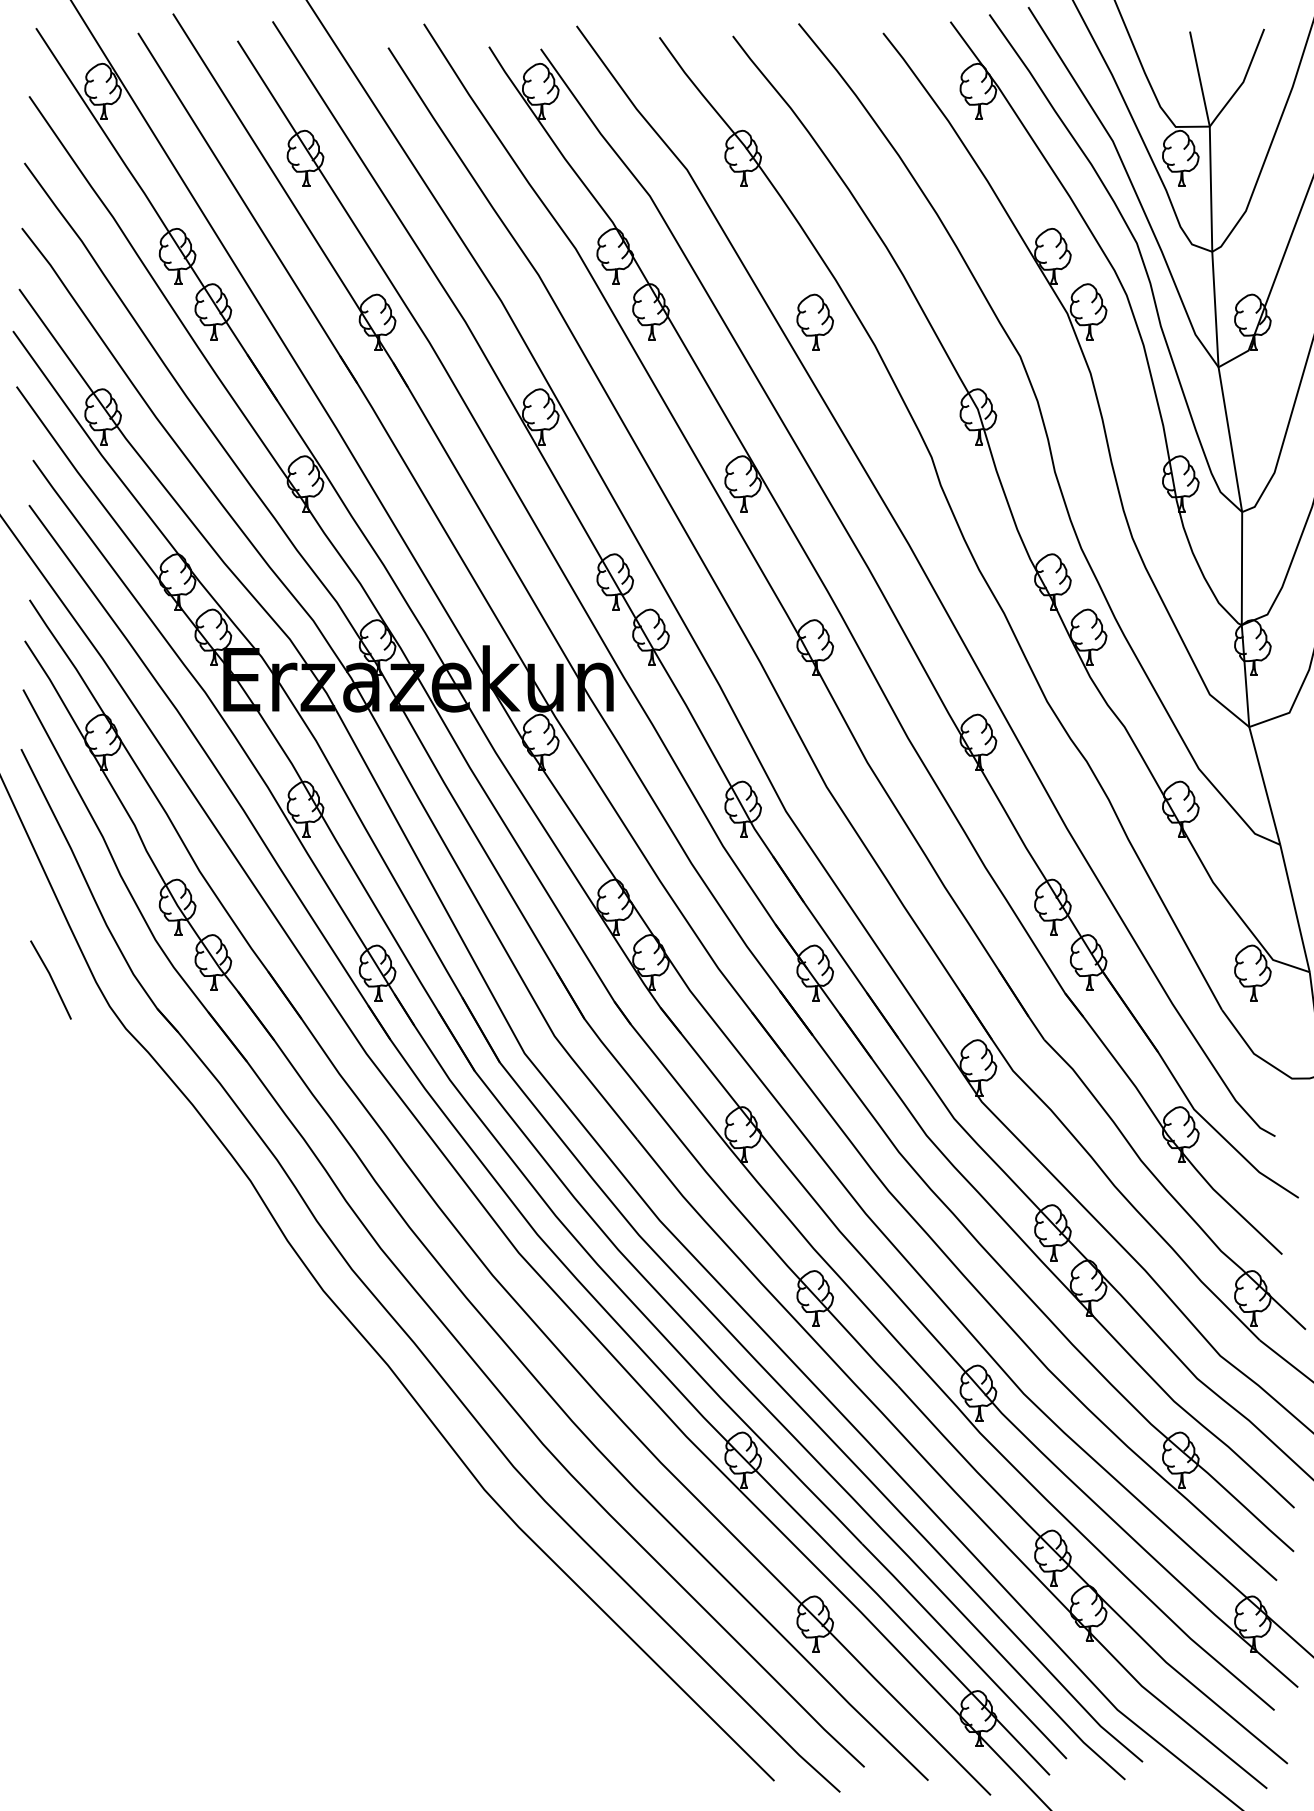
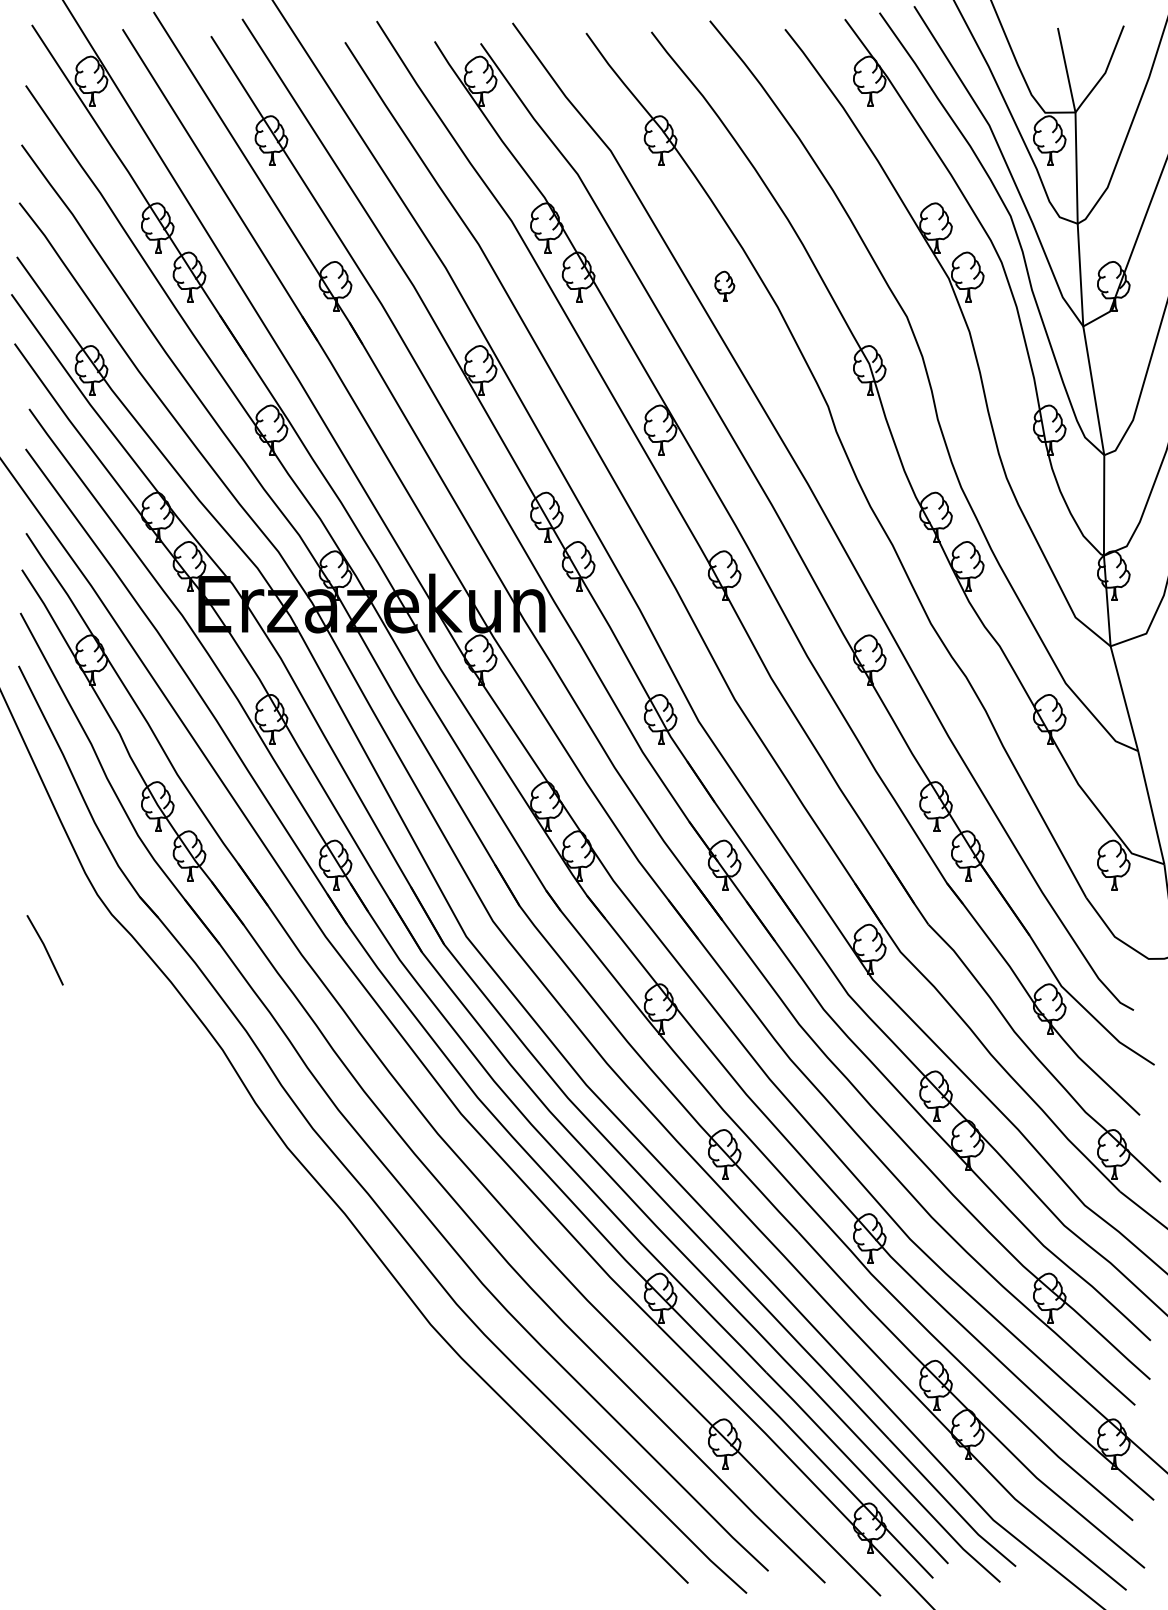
part: (815, 322) -> (724, 286), size x0.6
line: (51, 980) -> (45, 950), moved

